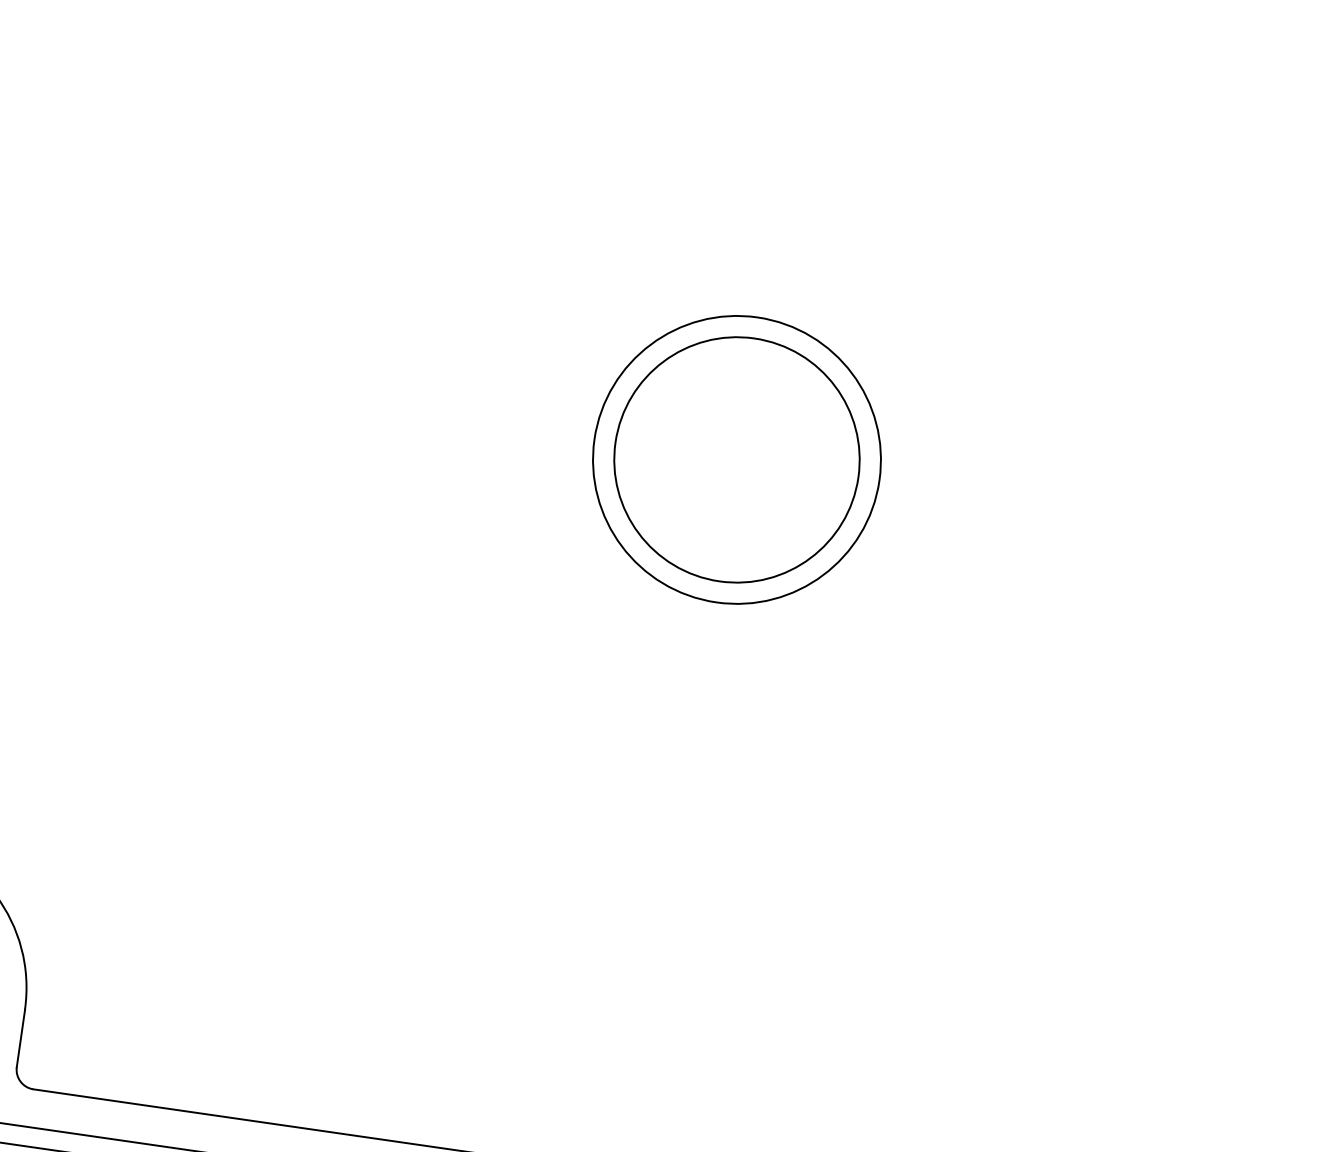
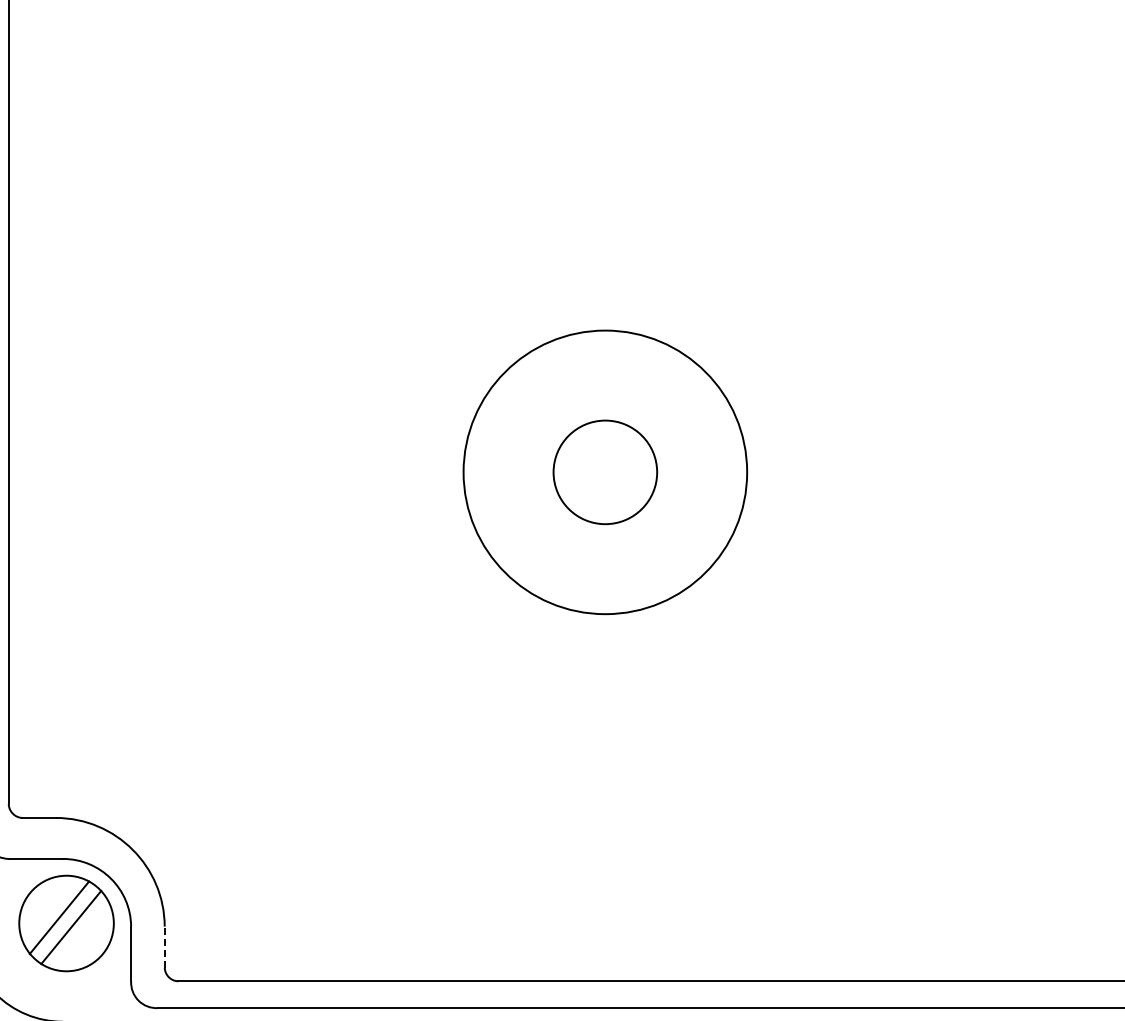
circle: (737, 460) -> (605, 472), size x0.6
circle: (737, 460) -> (605, 472), size x1.4
line: (20, 1037) -> (164, 946), solid -> dashed

